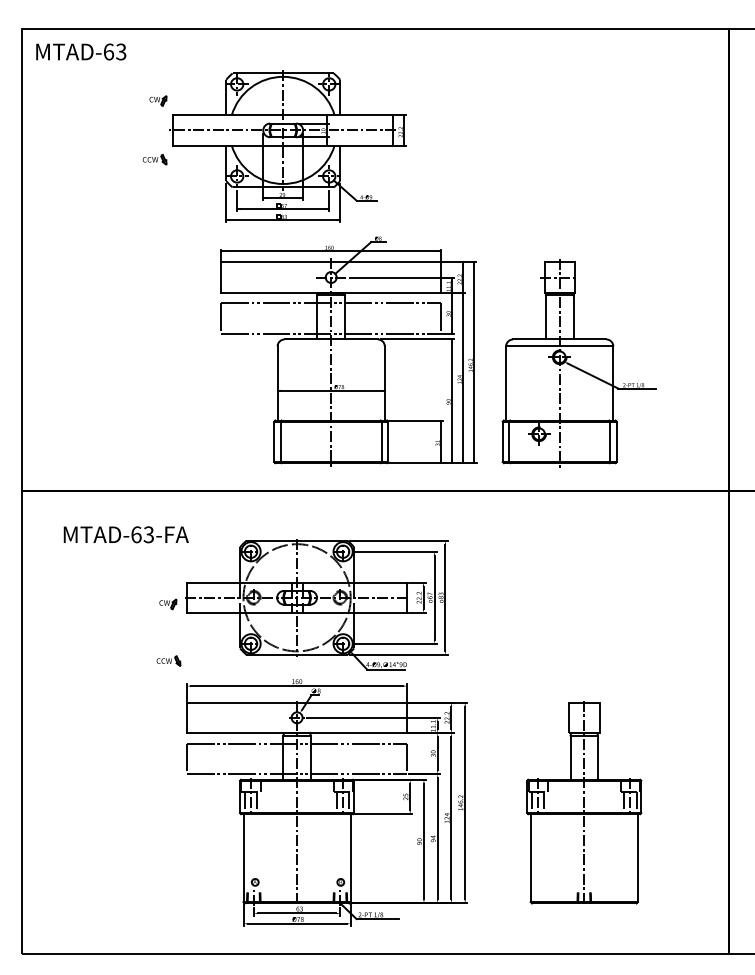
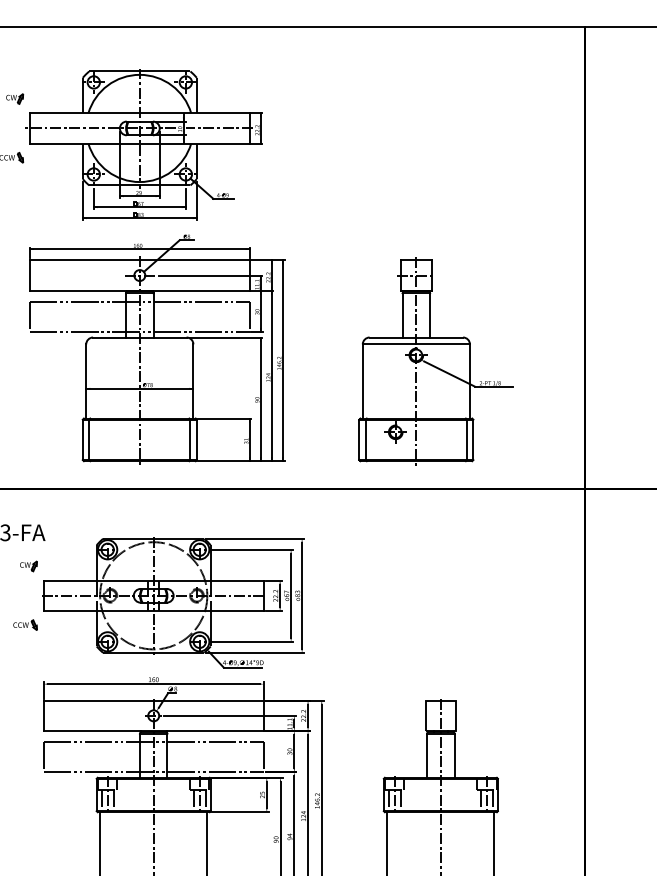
part: (348, 351) -> (157, 349), moved
part: (168, 604) -> (29, 566), moved
part: (168, 660) -> (25, 624), moved

